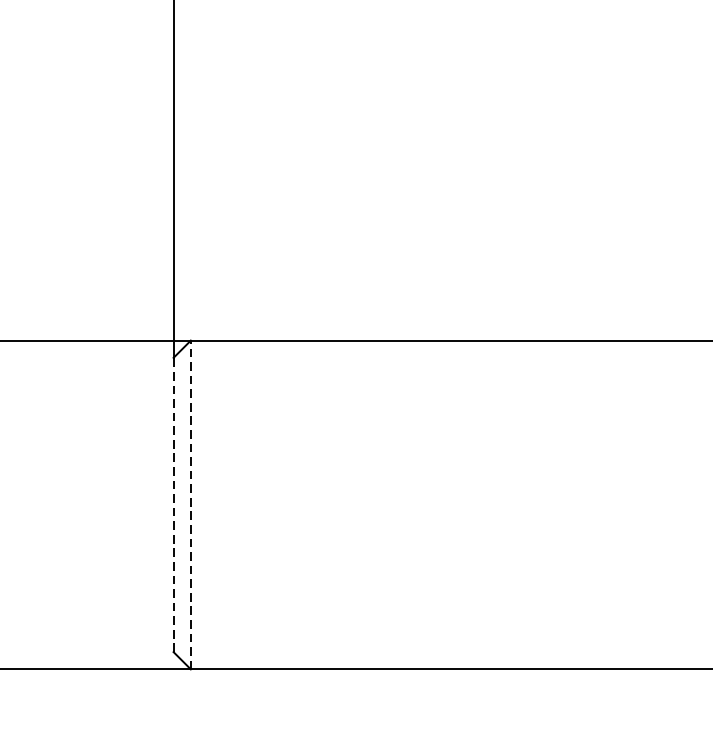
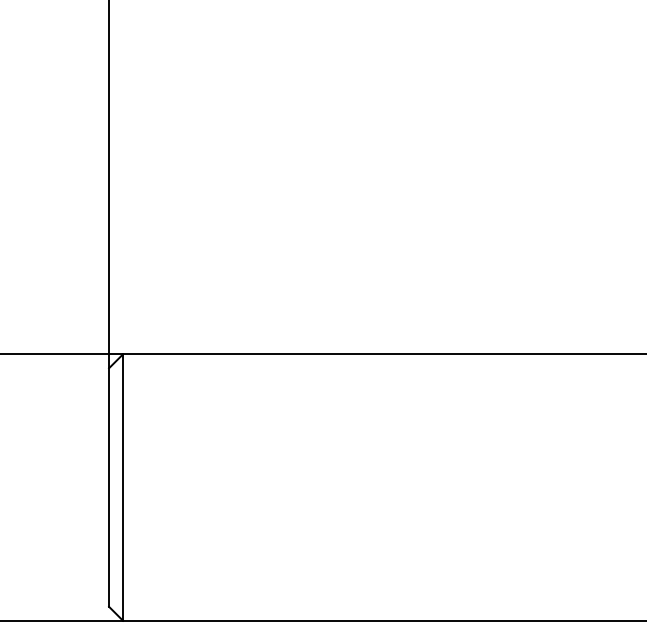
line: (174, 504) -> (109, 487), dashed -> solid
line: (191, 504) -> (123, 487), dashed -> solid

